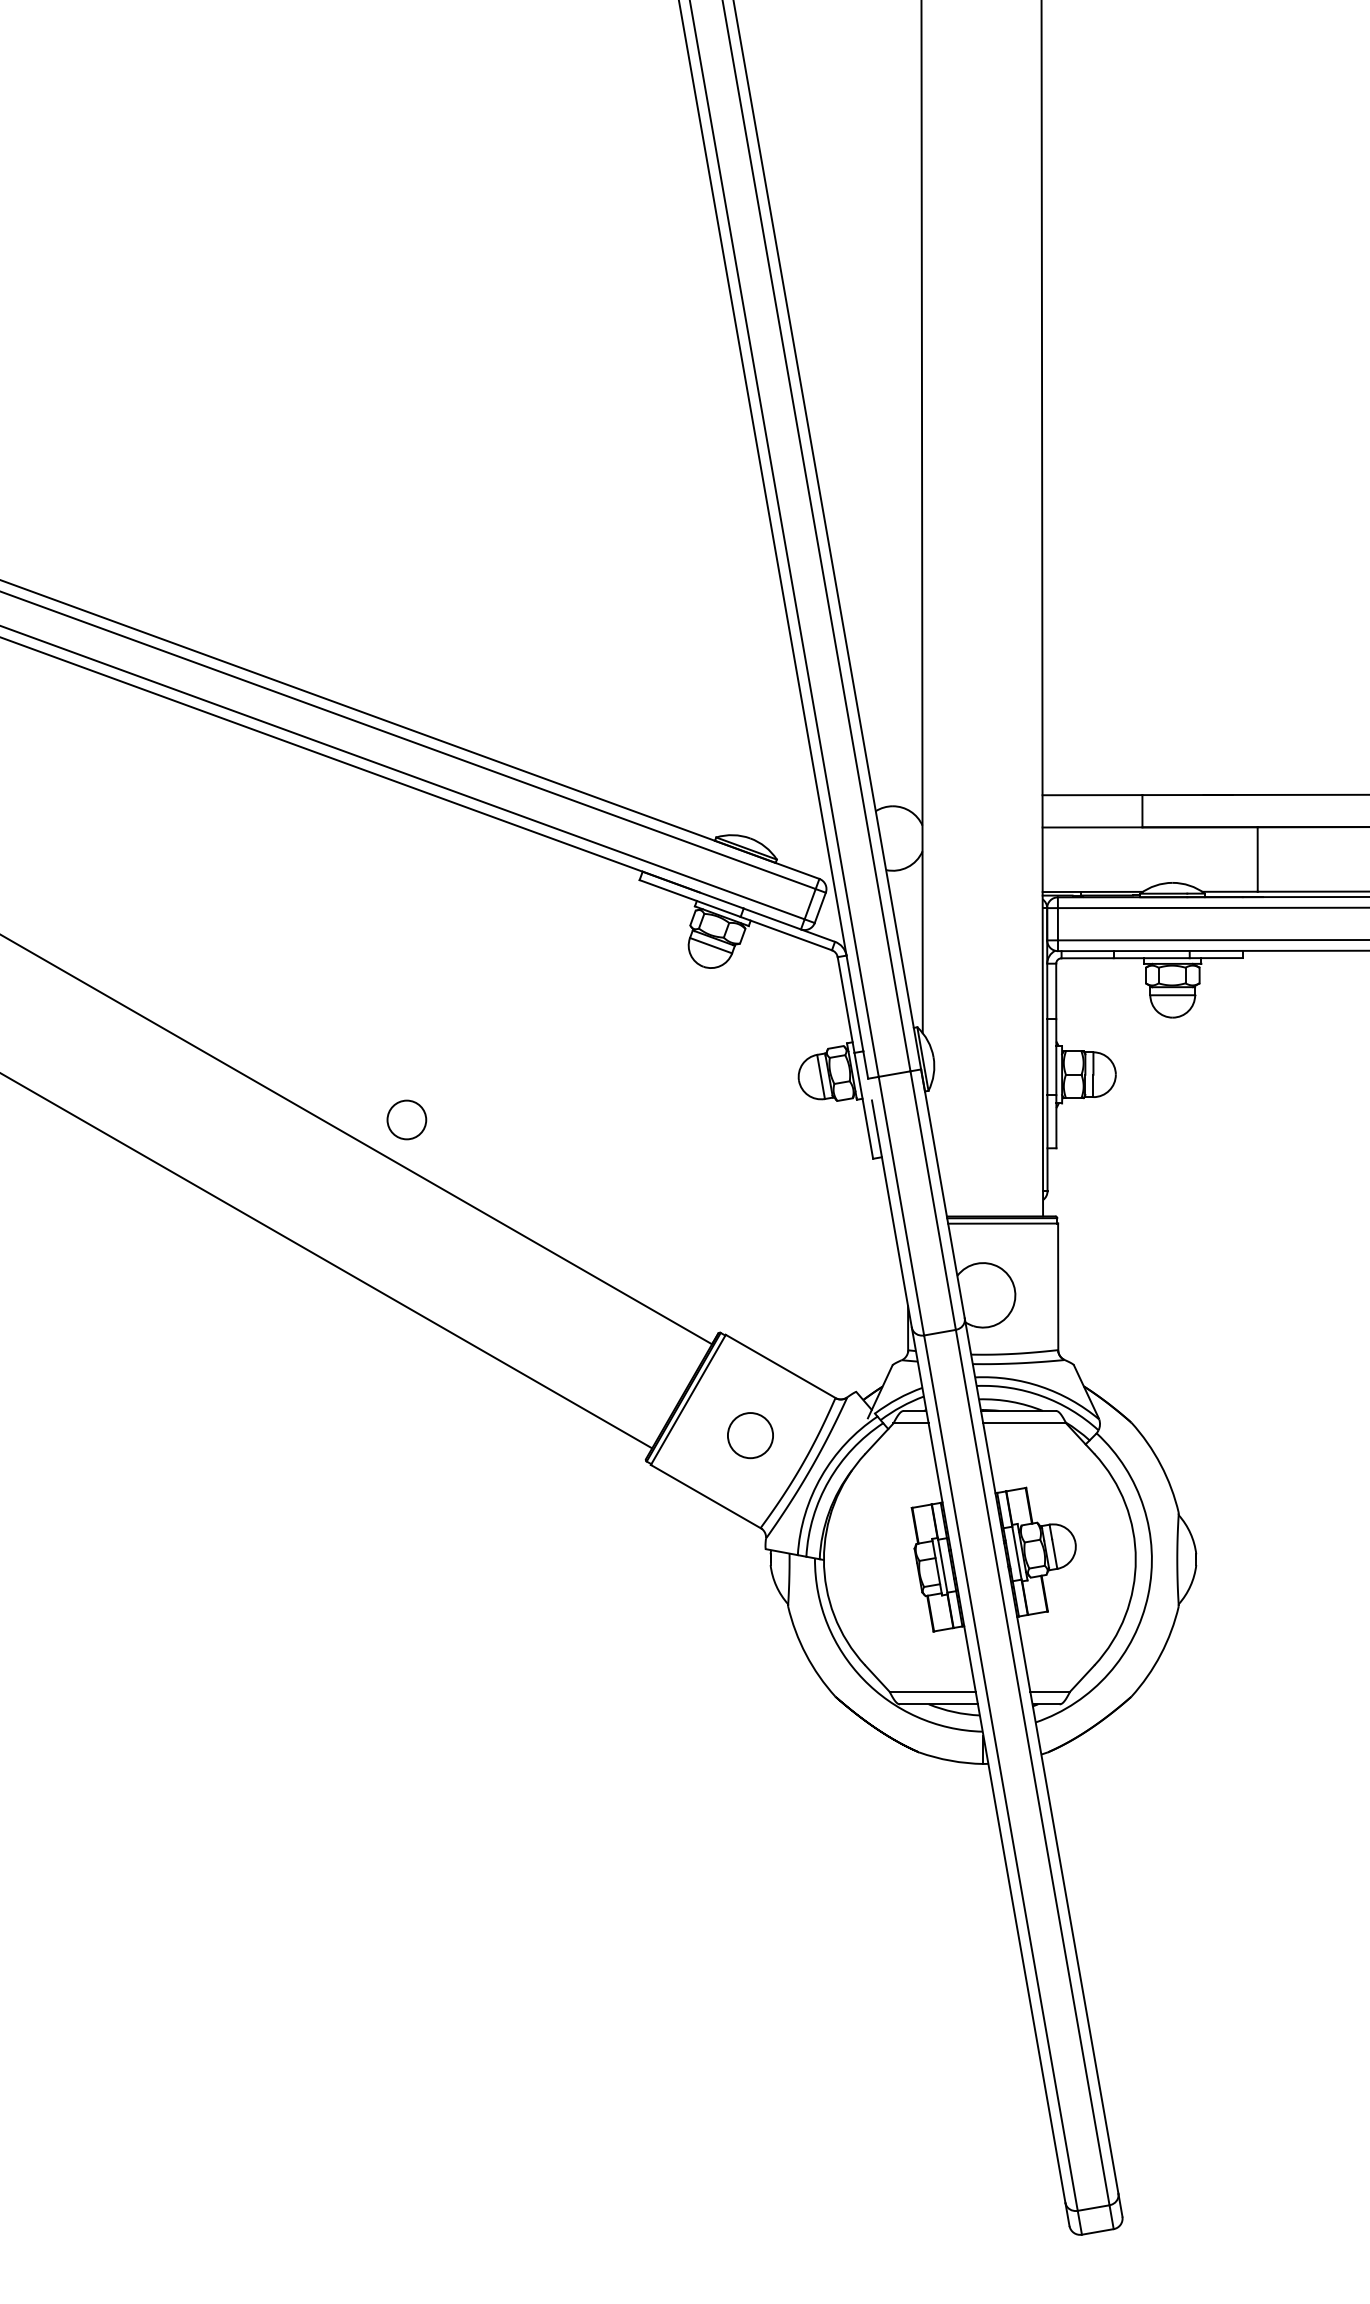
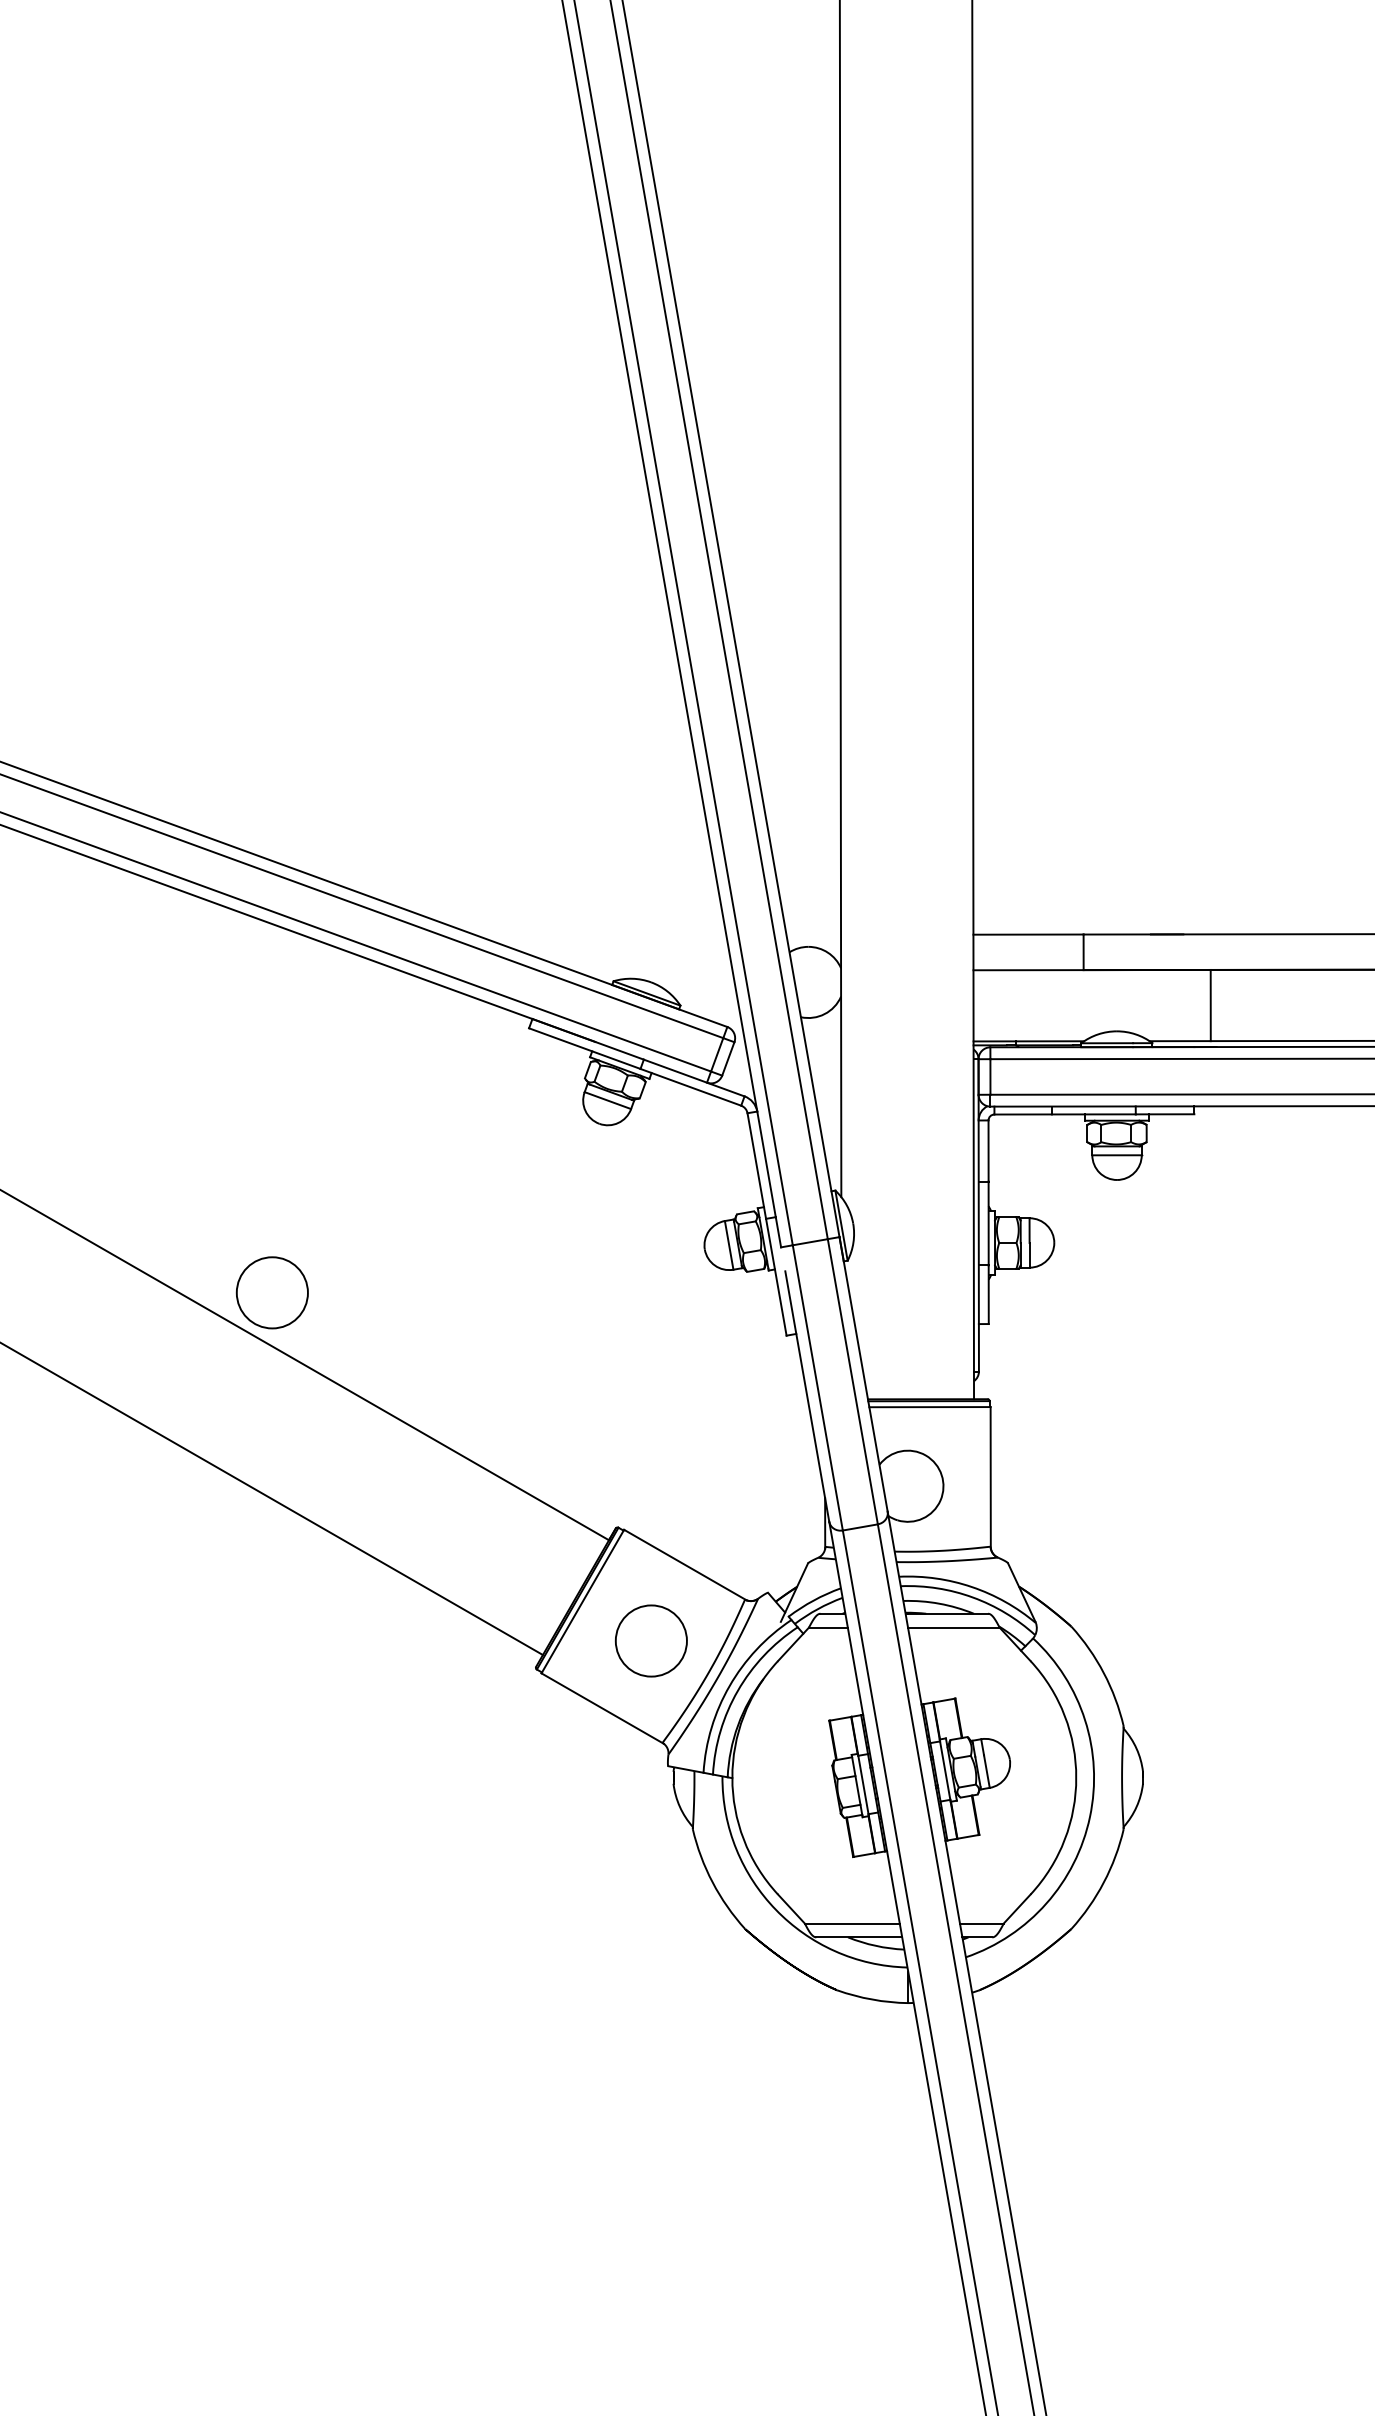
circle: (406, 1119) -> (271, 1292), size x1.67
circle: (750, 1435) -> (651, 1640), size x1.43

